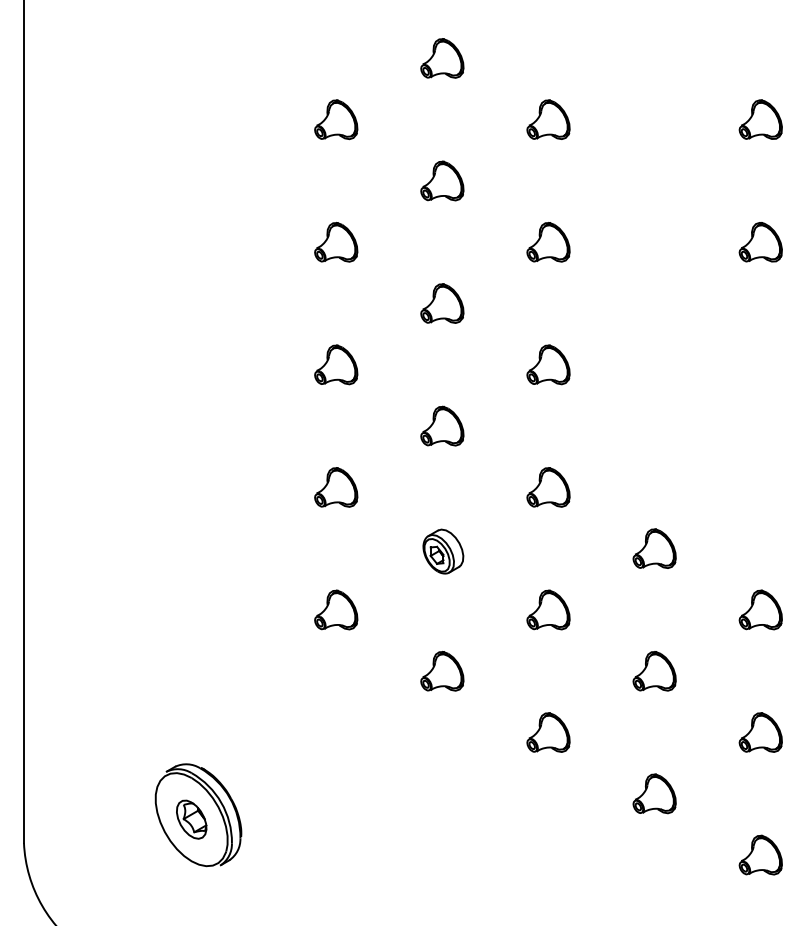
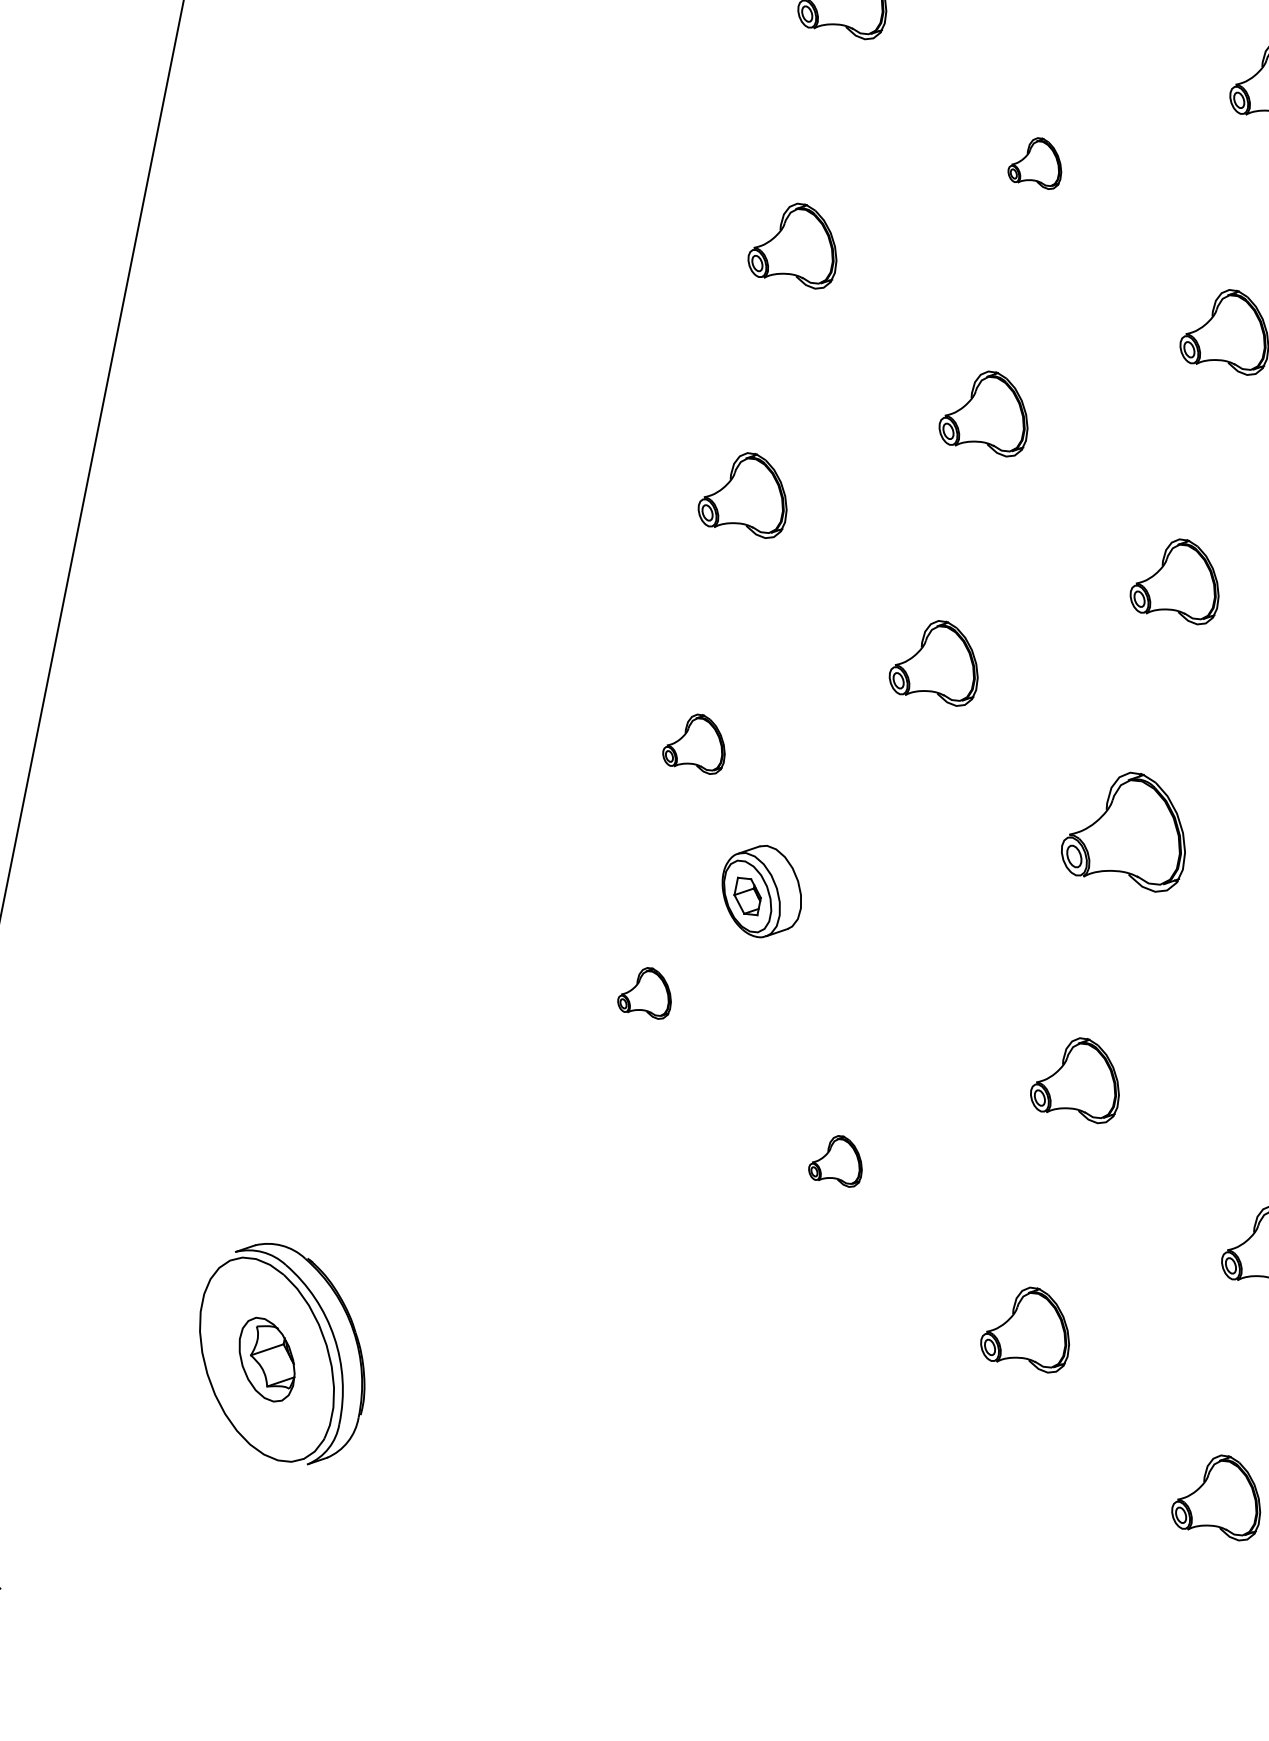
part: (442, 180) -> (1037, 161), size x0.6
part: (336, 487) -> (696, 742), size x0.7
part: (548, 487) -> (1128, 828), size x1.4
part: (443, 551) -> (762, 891), moved
part: (336, 609) -> (647, 990), size x0.6
part: (442, 671) -> (837, 1160), size x0.6

